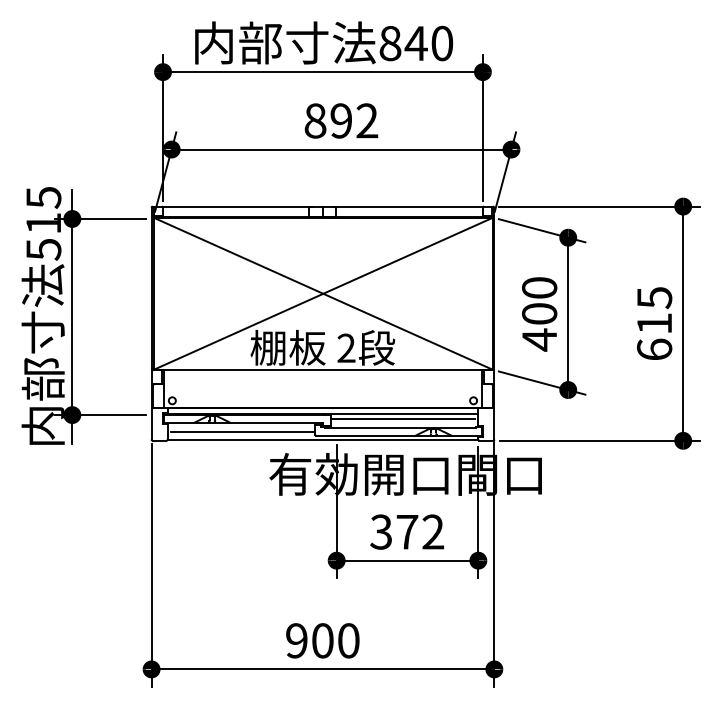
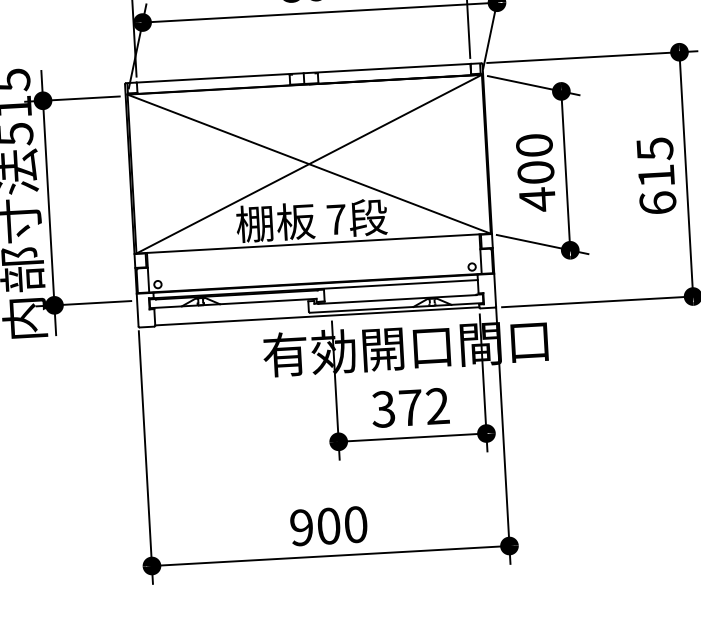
text: (346, 347) -> (336, 218), 2 -> 7
line: (402, 418) -> (399, 289), removed
line: (242, 431) -> (232, 312), removed

